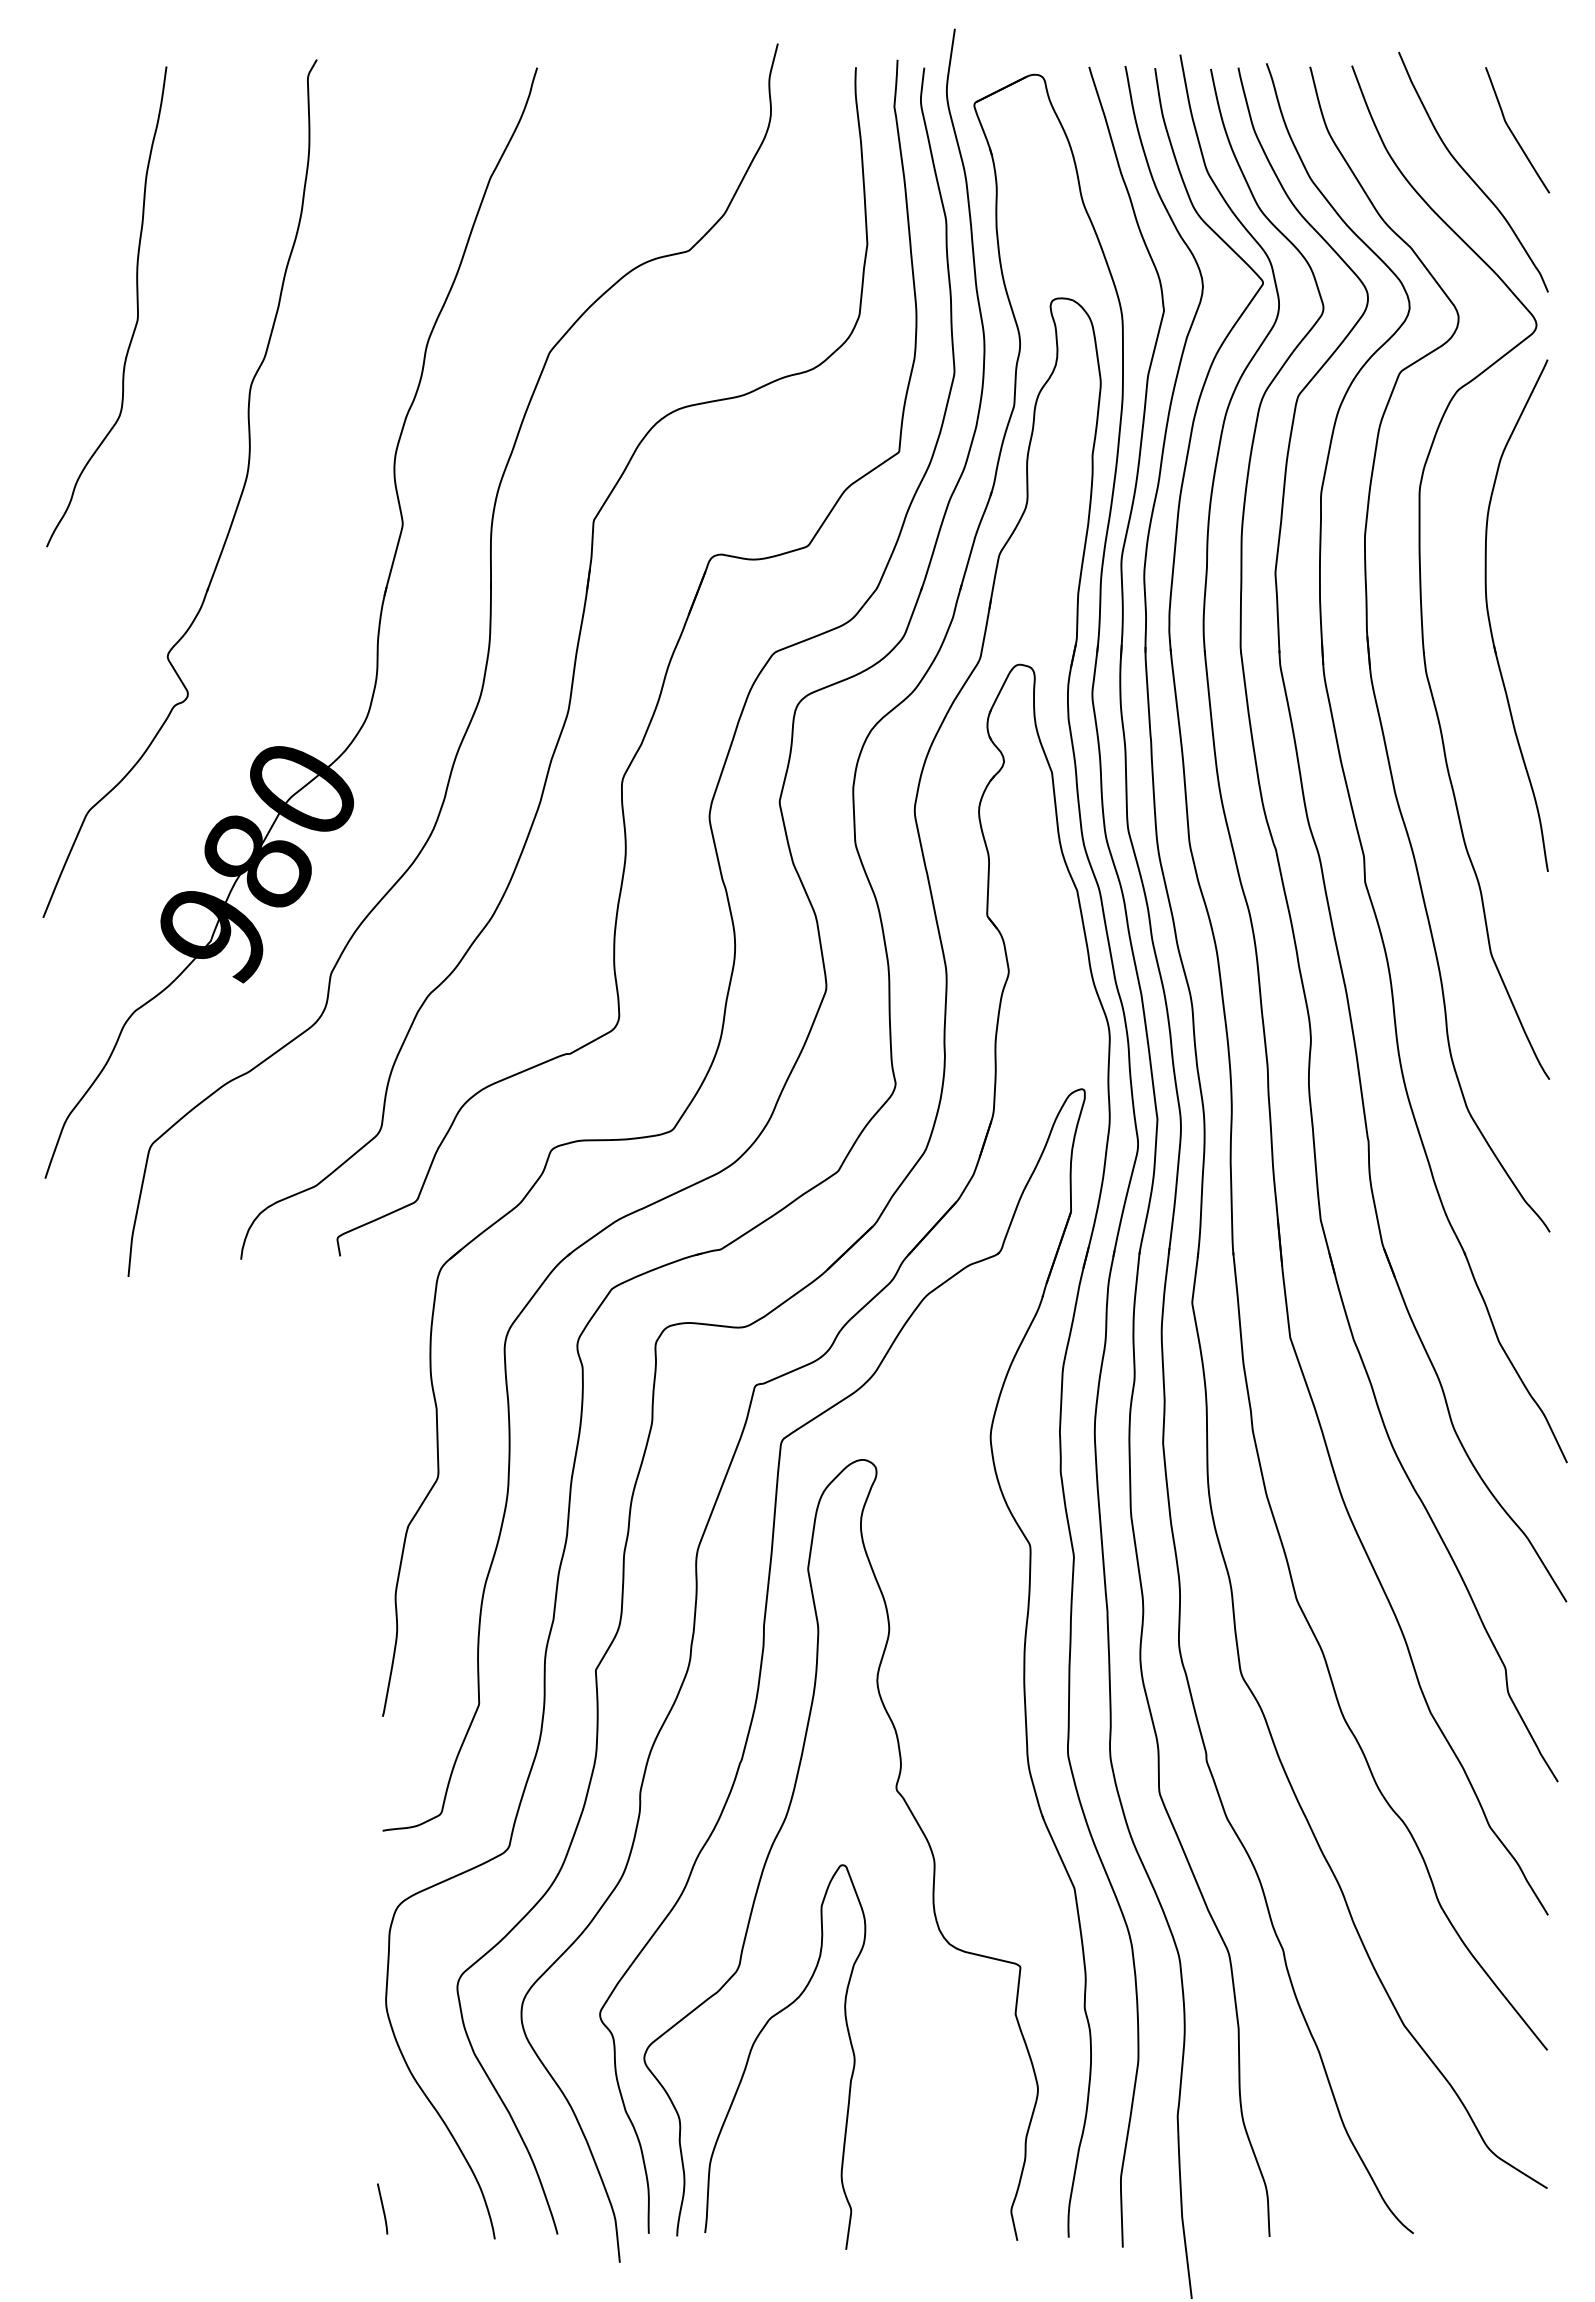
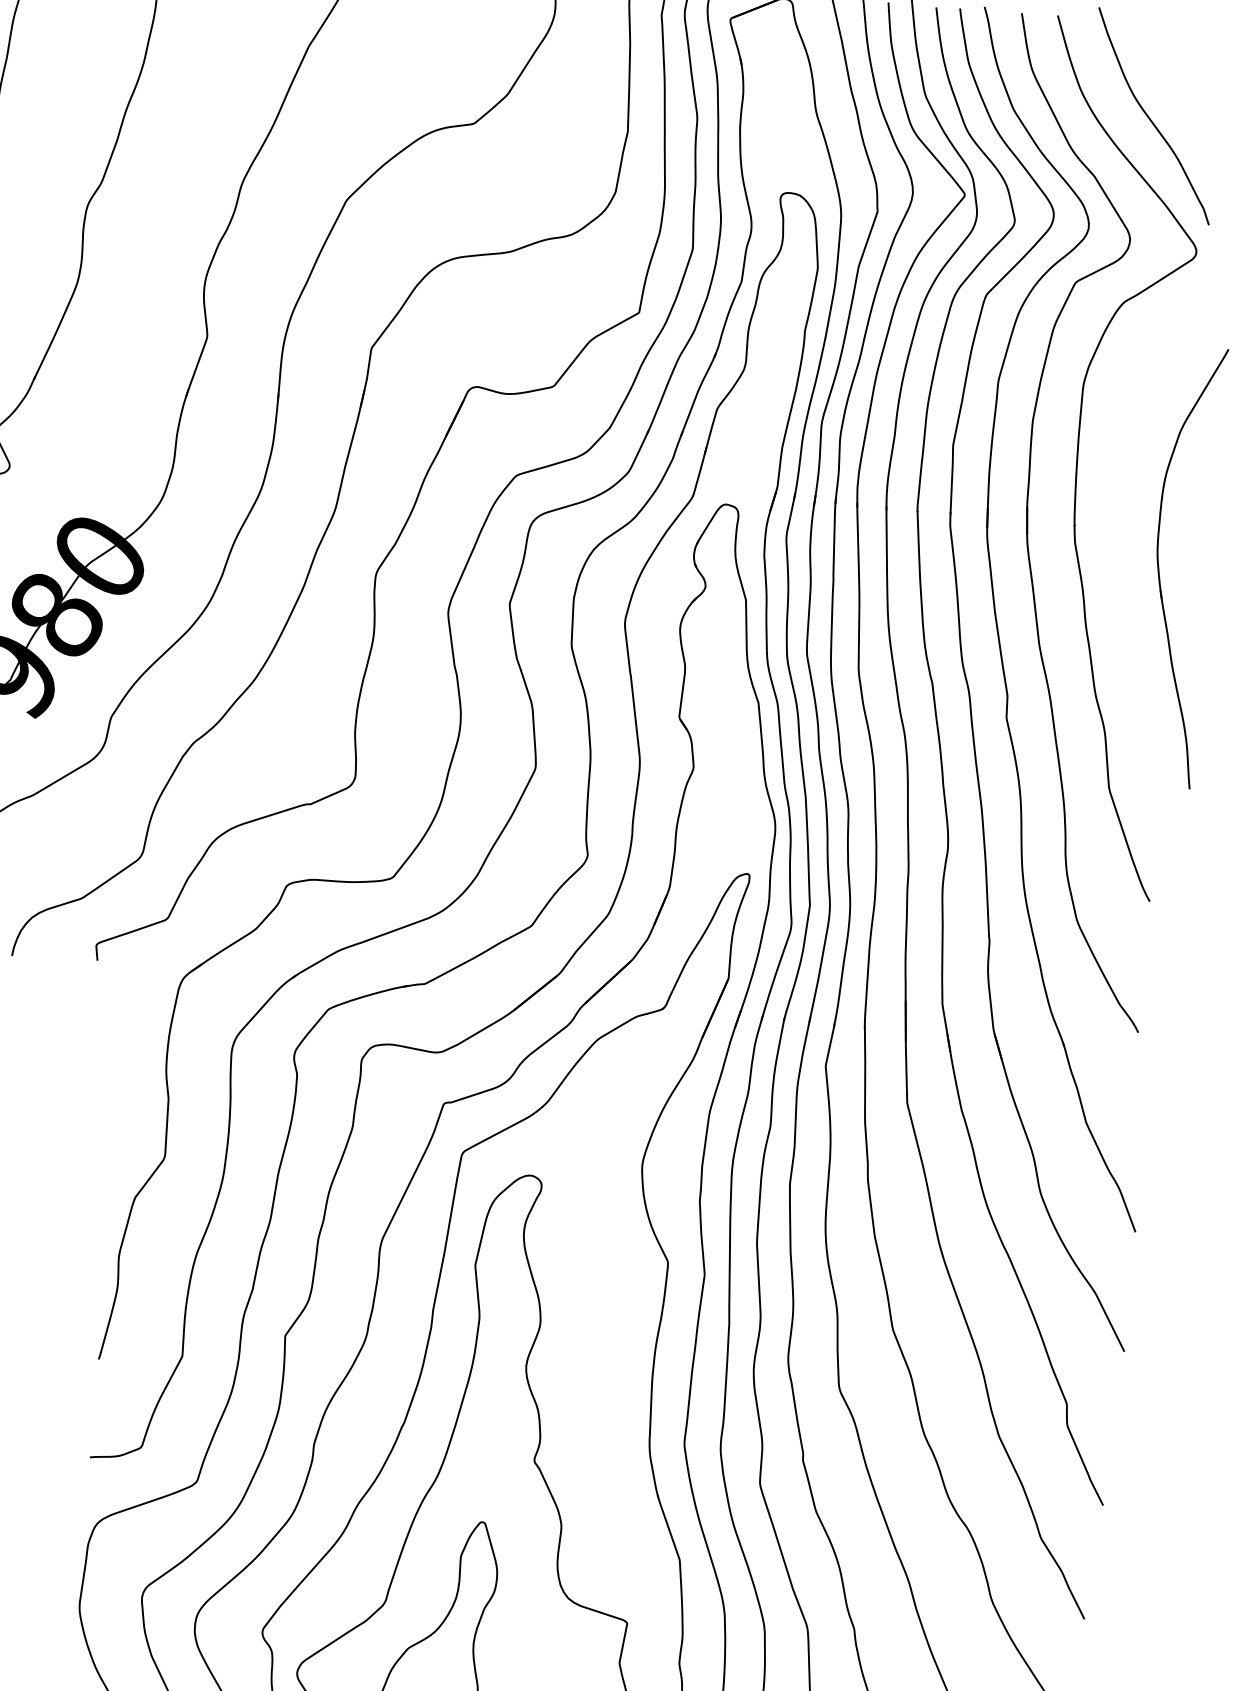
curve: (1513, 133) -> (1191, 86), removed
part: (1490, 620) -> (1159, 569), moved

